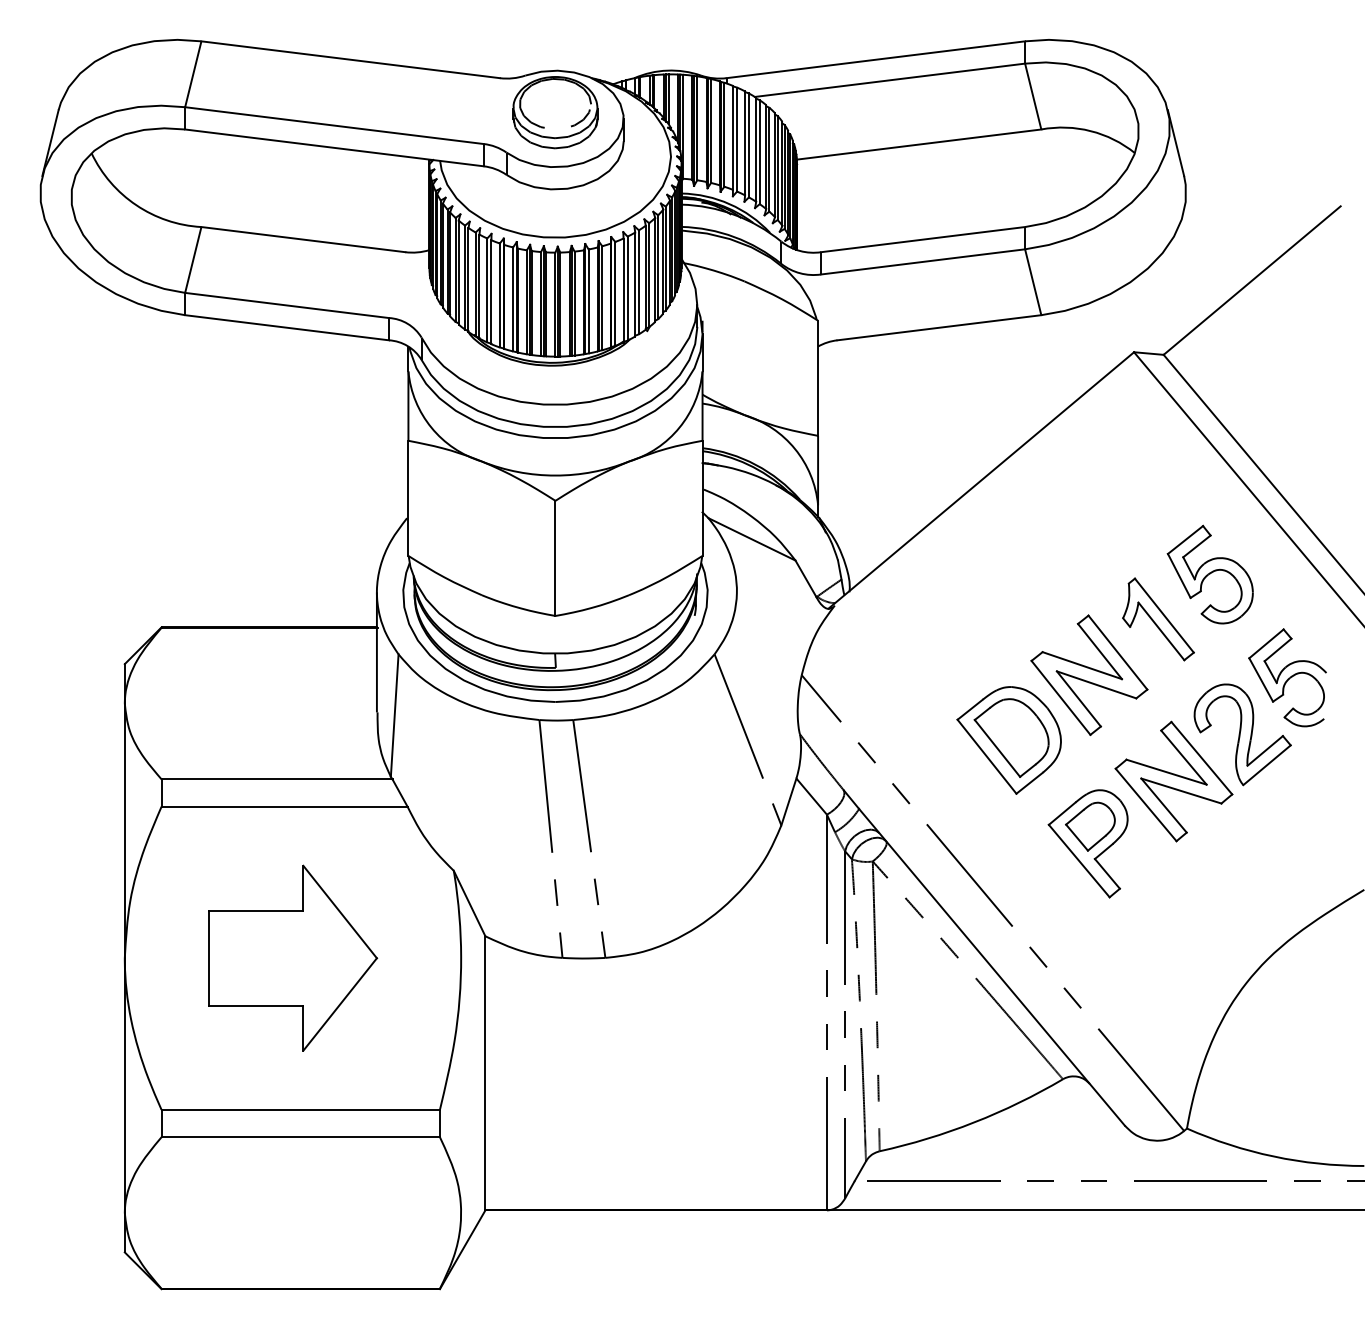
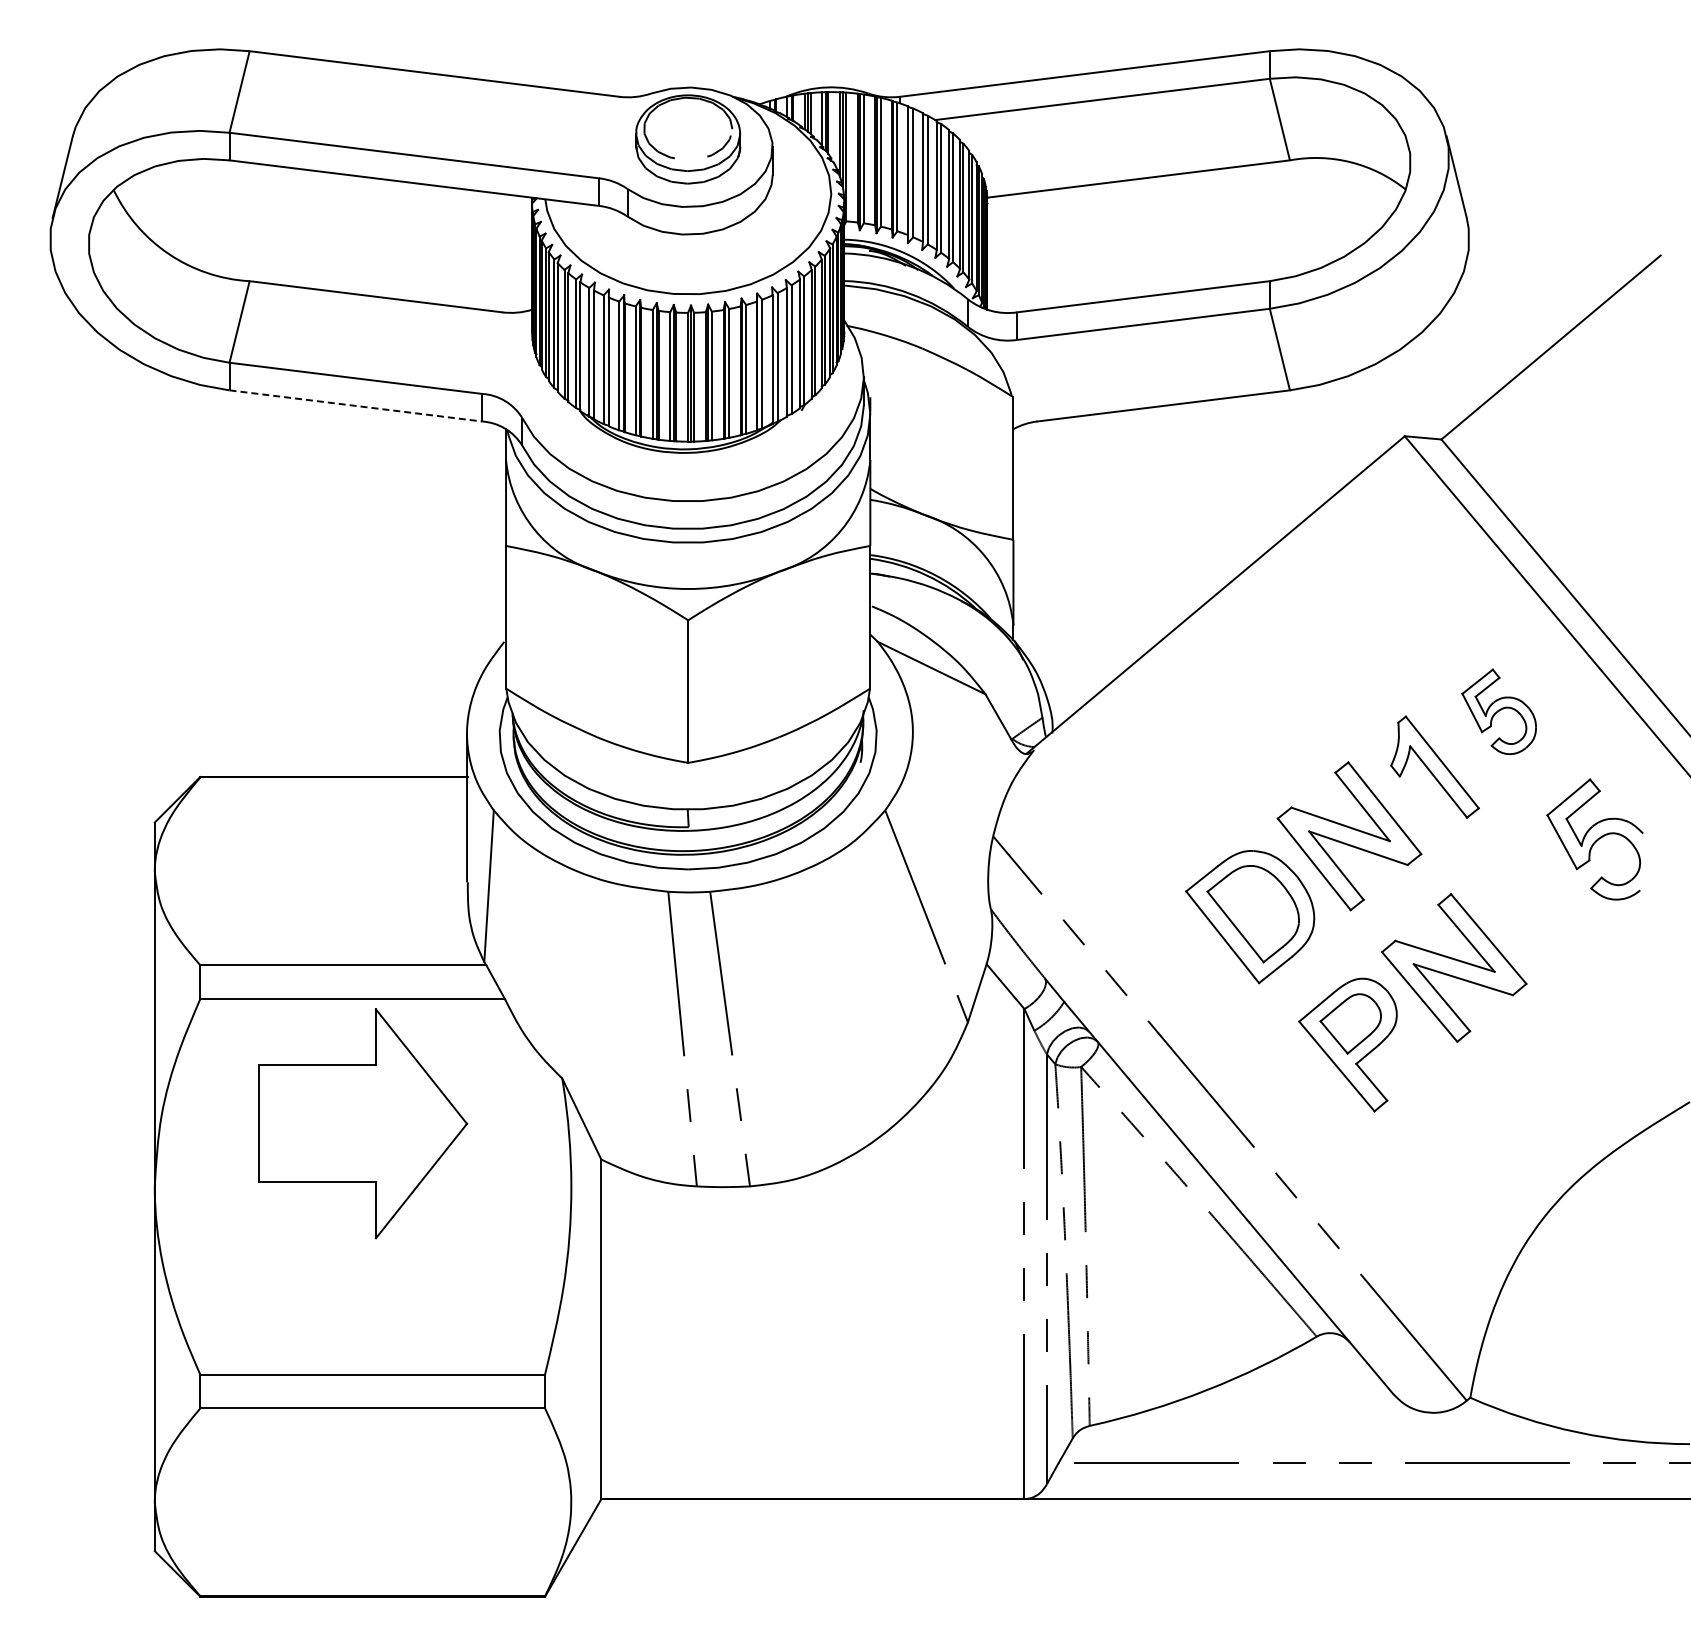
line: (287, 327) -> (356, 405), solid -> dashed
part: (1209, 574) -> (1498, 711), size x0.7
part: (1242, 734) -> (1538, 909), removed
part: (293, 957) -> (363, 1123), moved

